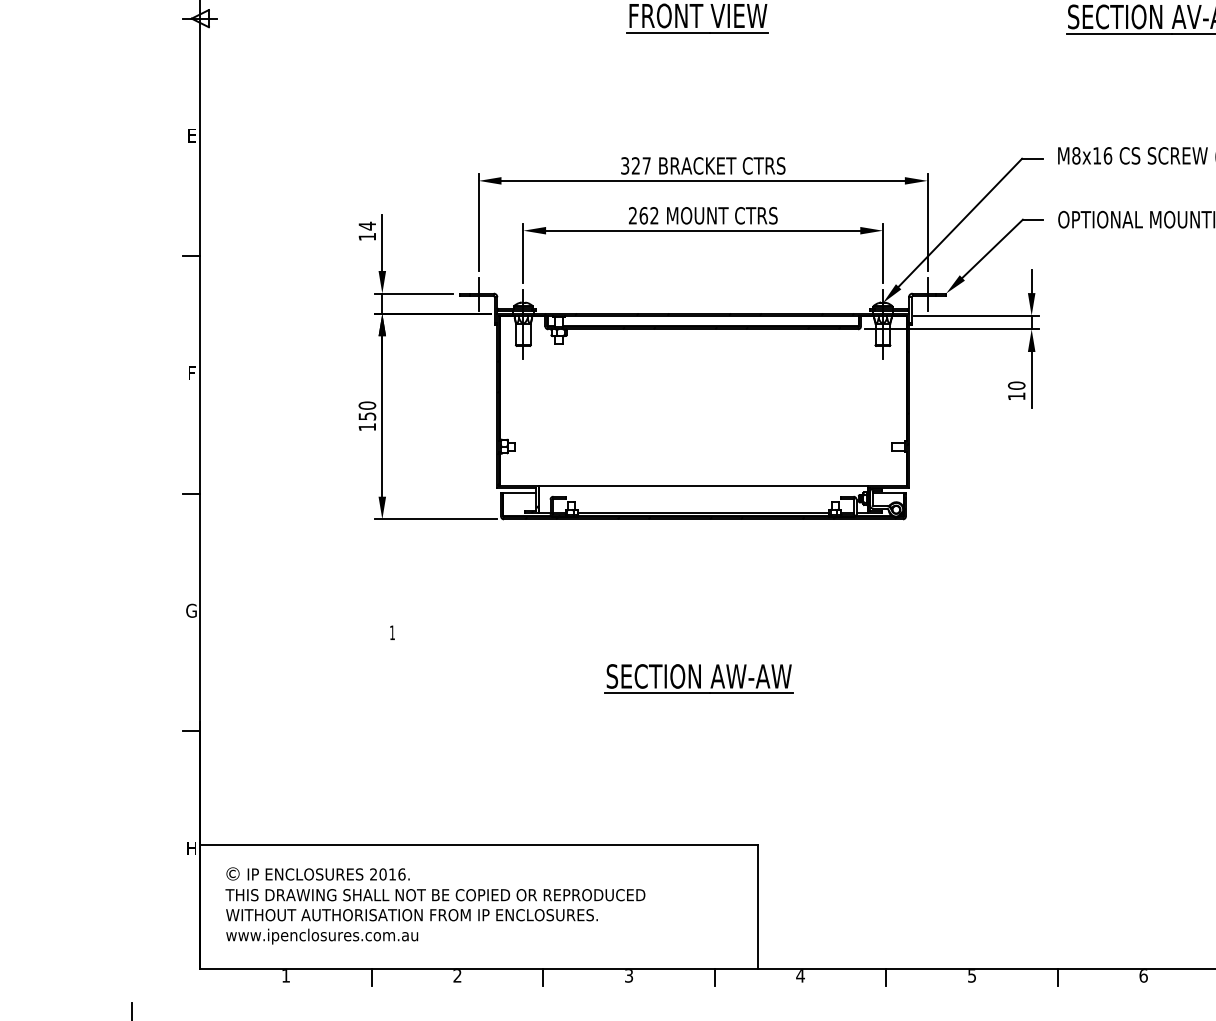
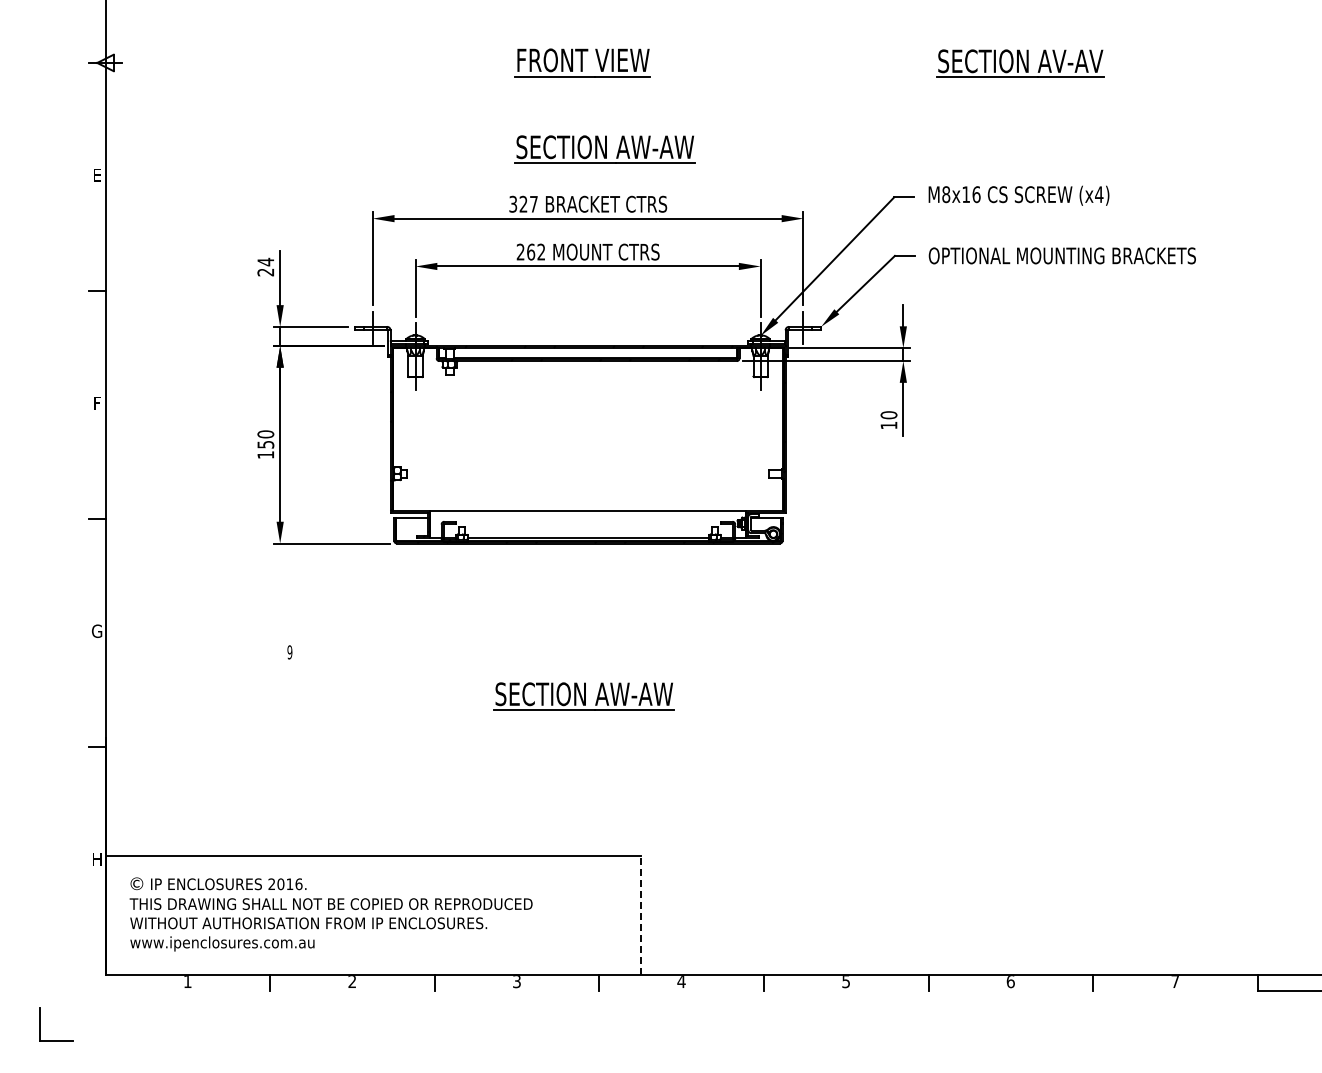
part: (720, 108) -> (604, 149), added
text: (367, 236) -> (265, 272), 14 -> 24
text: (392, 632) -> (289, 652), 1 -> 9
line: (757, 907) -> (640, 915), solid -> dashed

